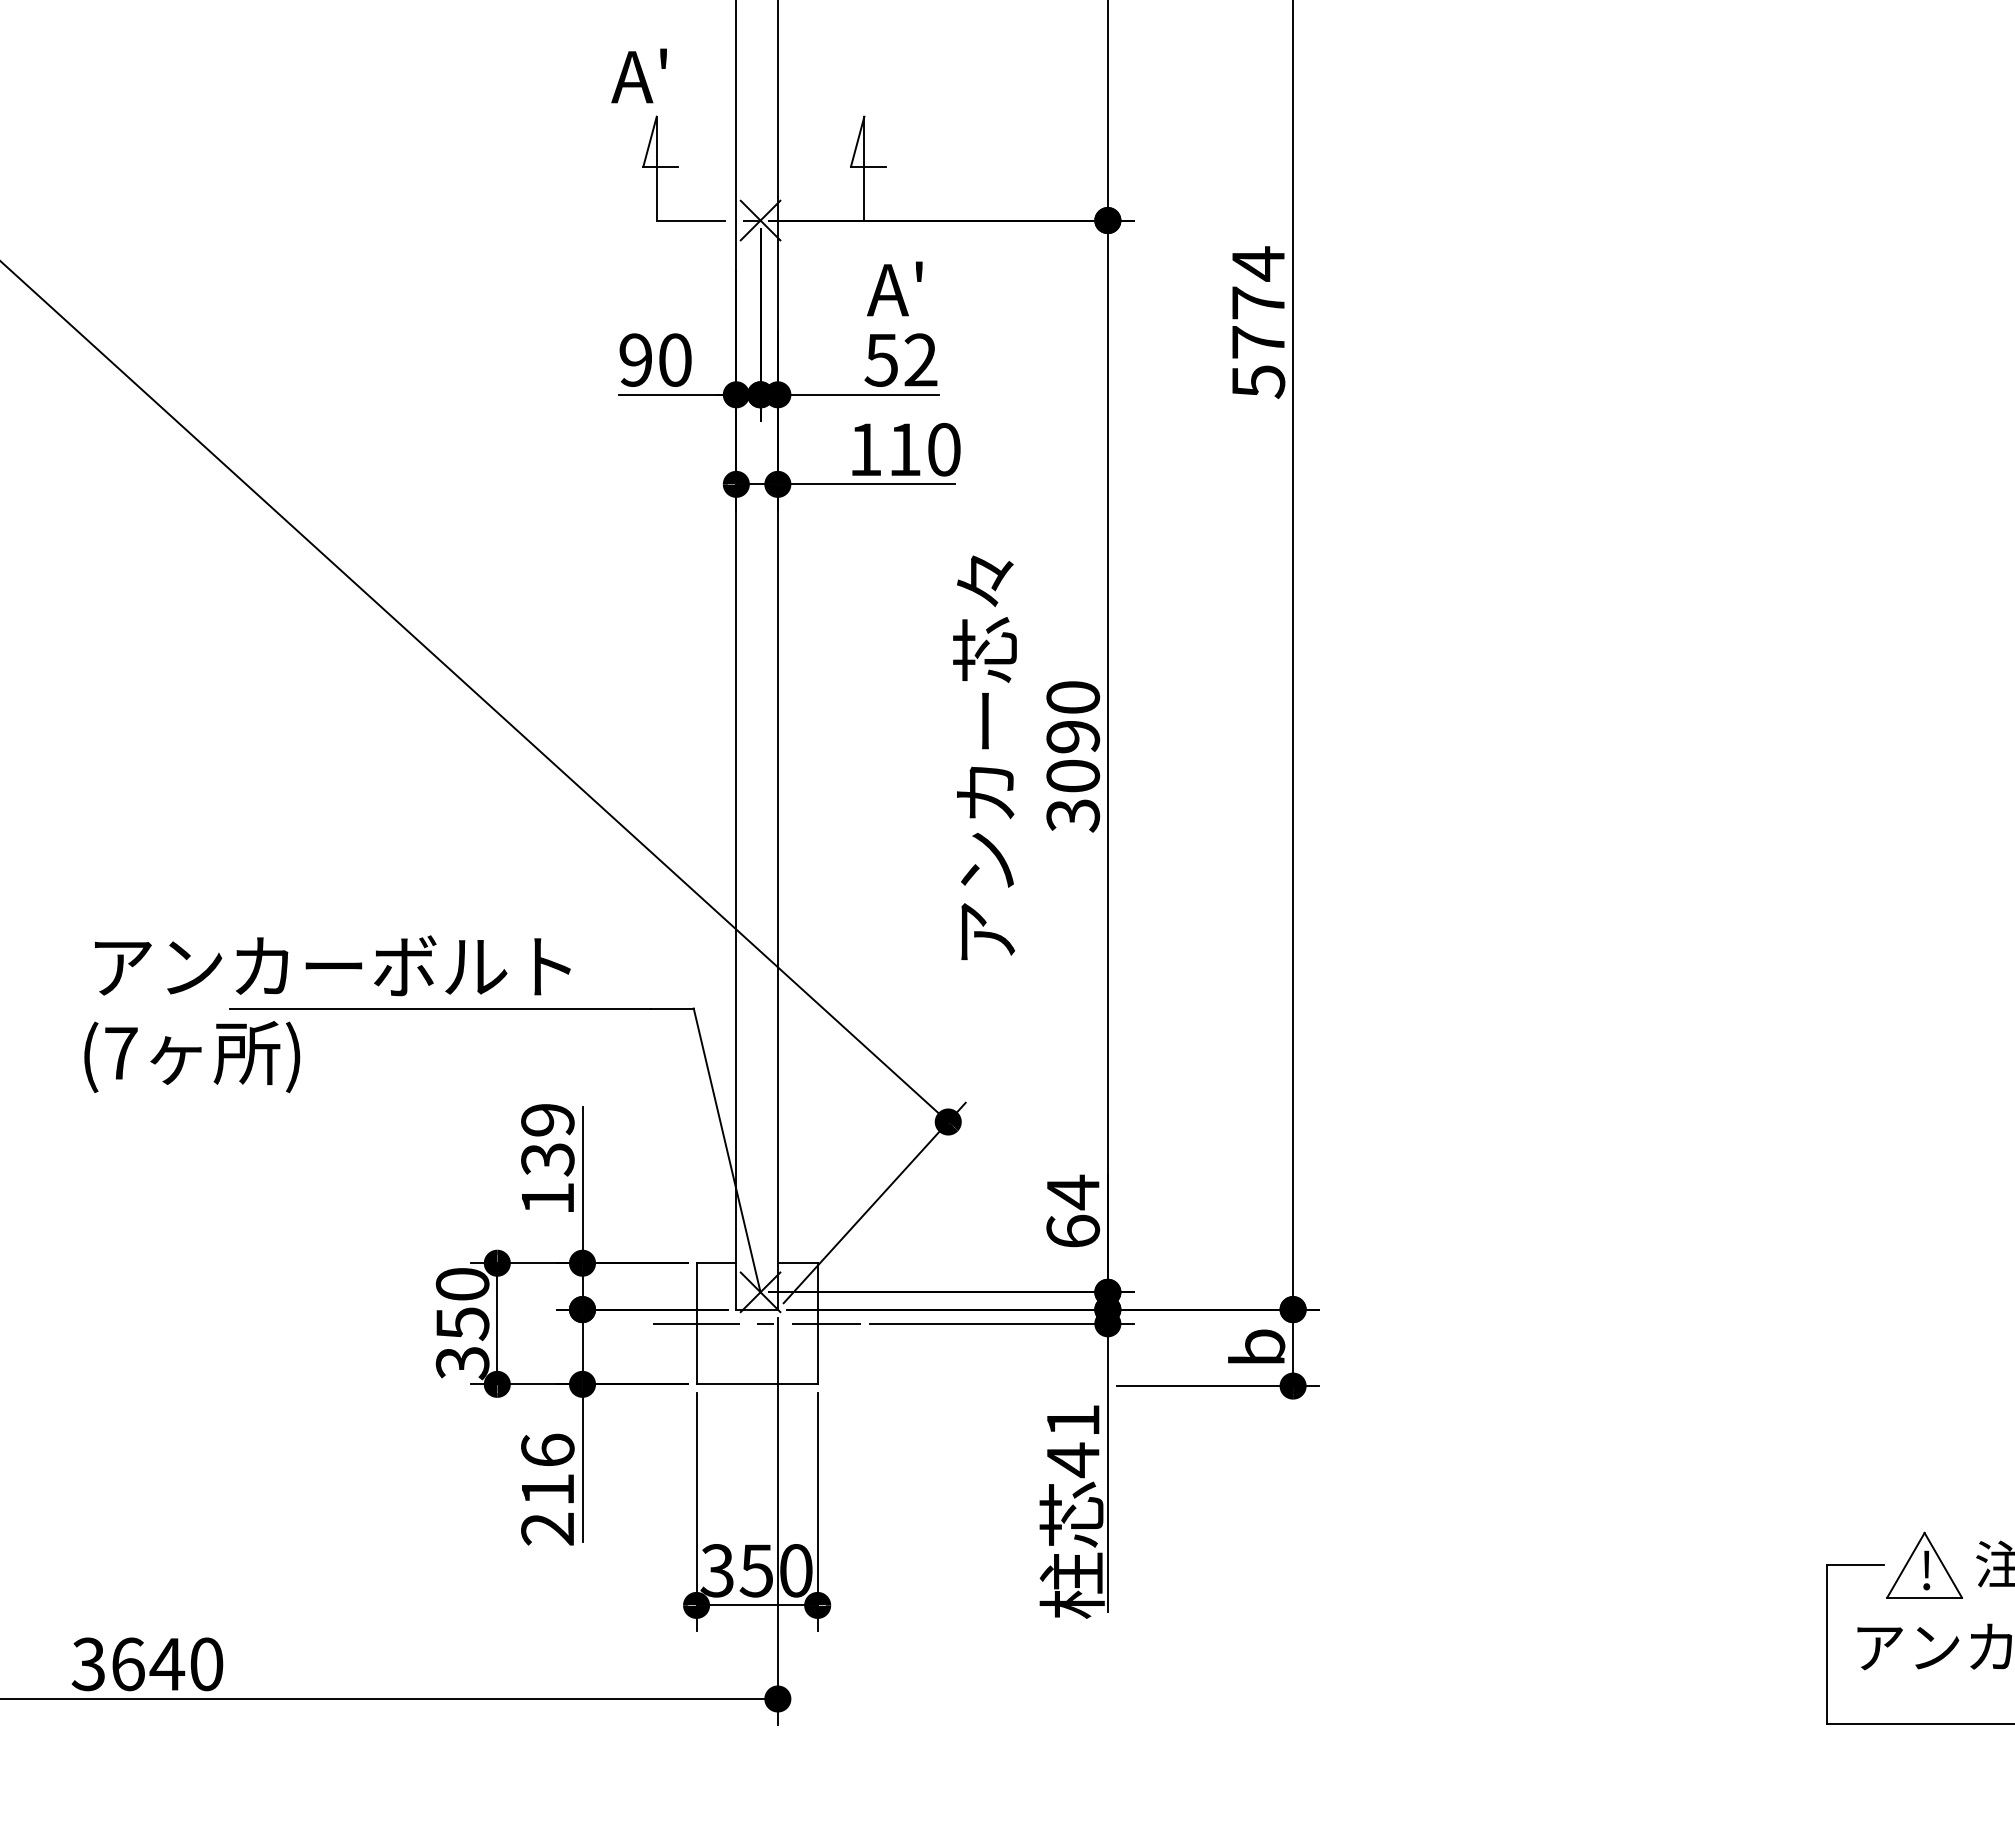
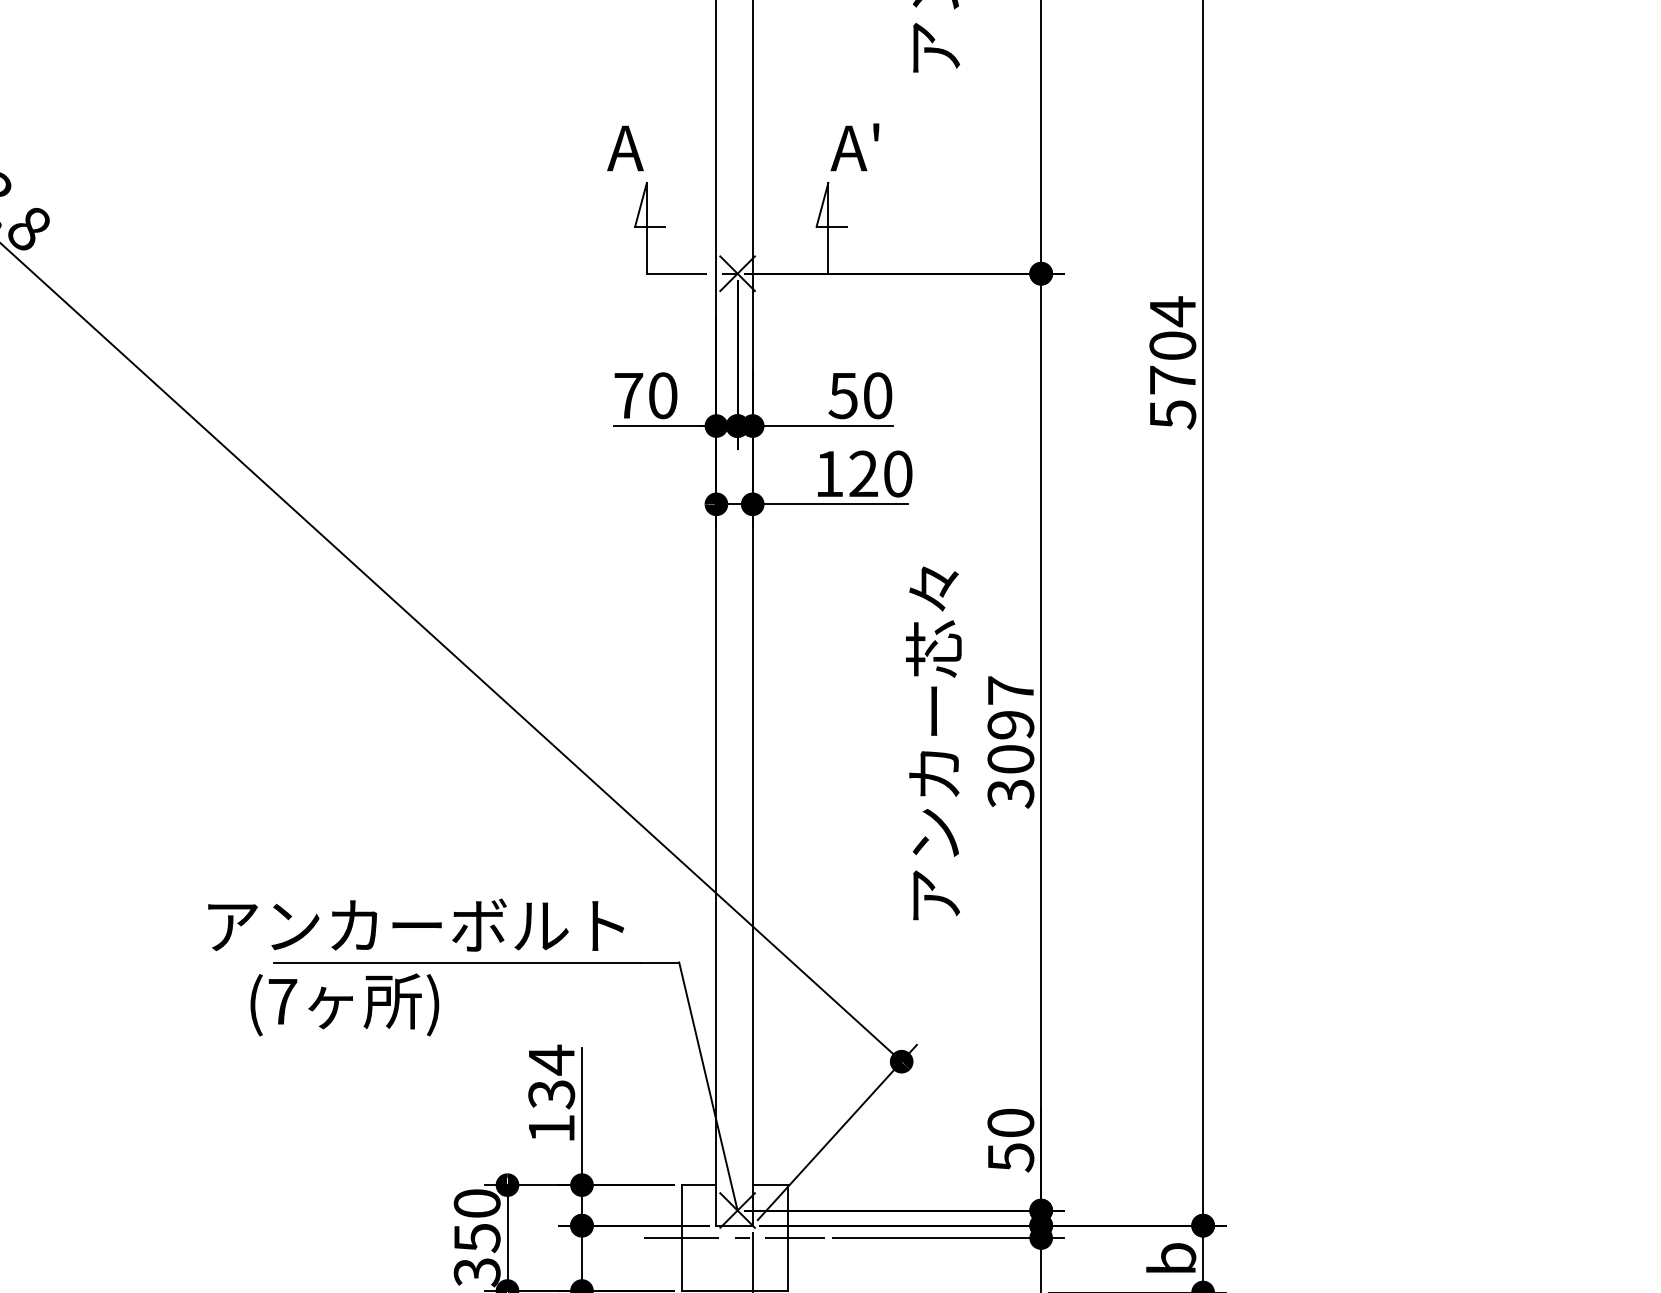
text: (663, 58) -> (652, 132), A' -> A
text: (894, 288) -> (854, 146), moved
text: (1258, 302) -> (1172, 345), 5774 -> 5704
text: (635, 359) -> (628, 395), 90 -> 70
text: (920, 359) -> (877, 395), 52 -> 50
text: (904, 448) -> (863, 472), 110 -> 120
text: (1073, 697) -> (1011, 690), 3090 -> 3097
text: (332, 965) -> (415, 924), moved
text: (192, 1057) -> (345, 1005), moved
text: (547, 1120) -> (551, 1060), 139 -> 134
text: (1073, 1211) -> (1011, 1139), 64 -> 50

